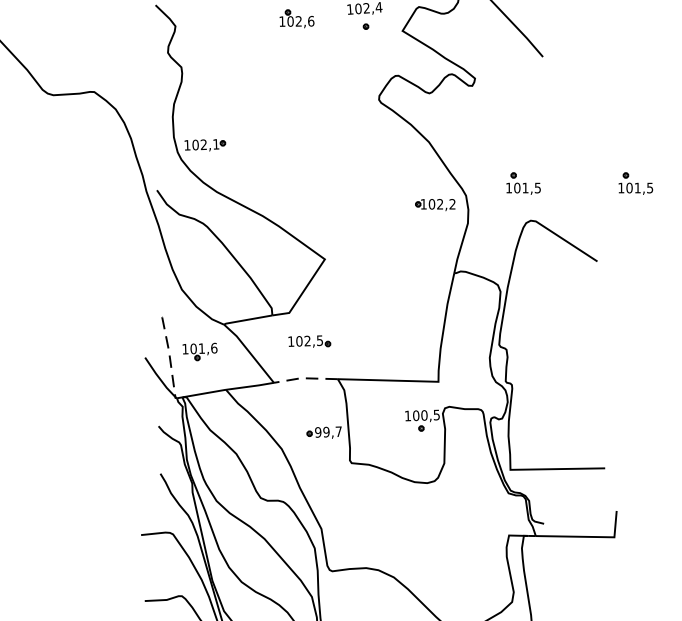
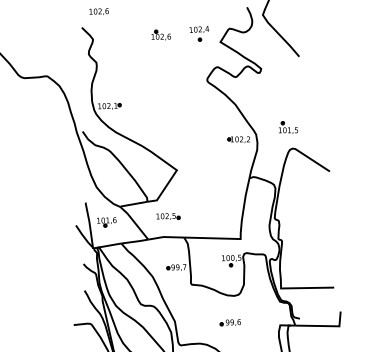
part: (635, 183) -> (351, 127), removed
line: (169, 354) -> (89, 223), dashed -> solid
line: (304, 379) -> (165, 237), dashed -> solid
part: (418, 530) -> (229, 322), added

